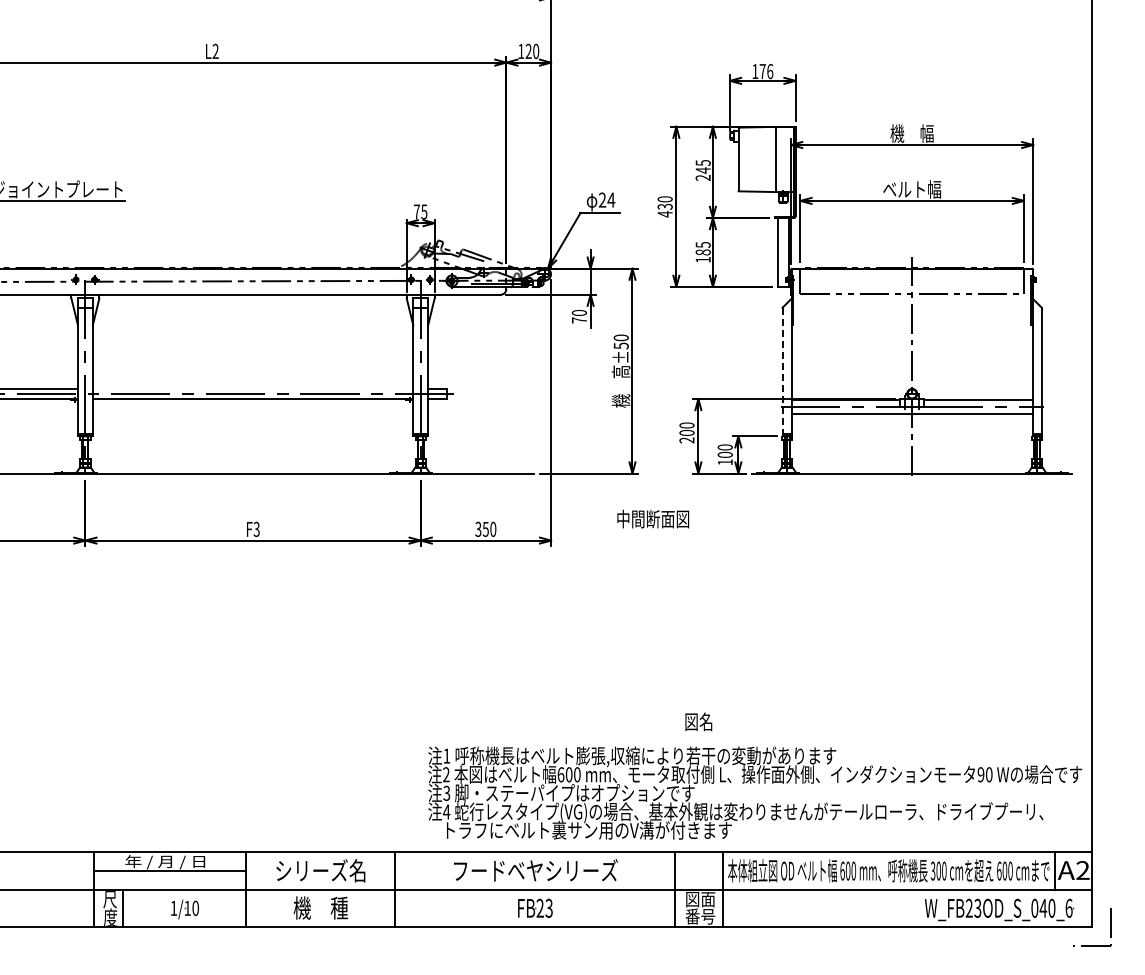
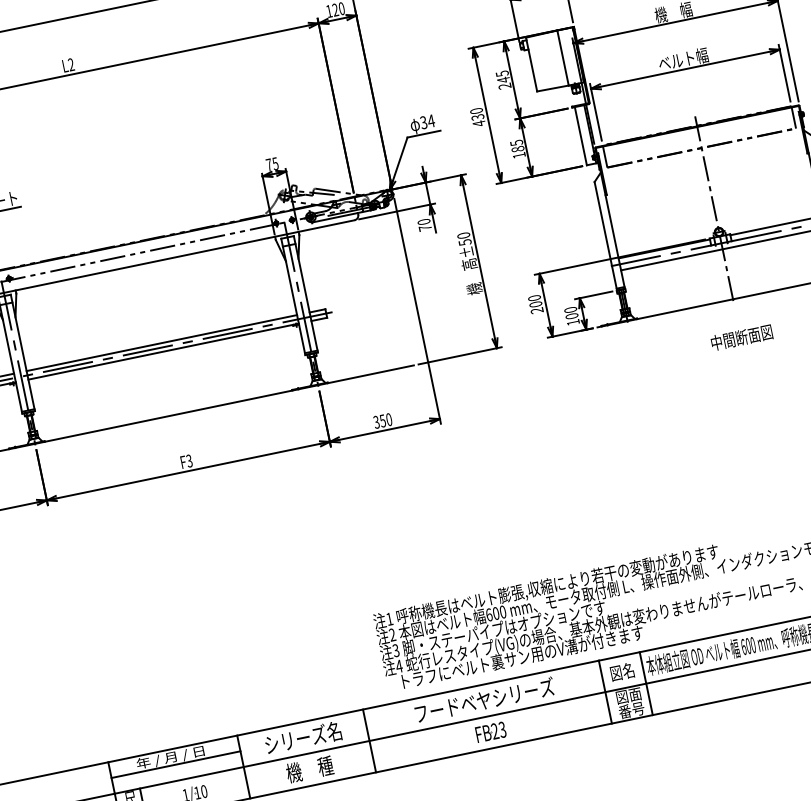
text: (602, 200) -> (423, 122), 24 -> 34
line: (782, 372) -> (605, 236), dashed -> solid
line: (252, 388) -> (161, 342), added
text: (653, 518) -> (741, 337), moved
text: (698, 721) -> (622, 671), moved

